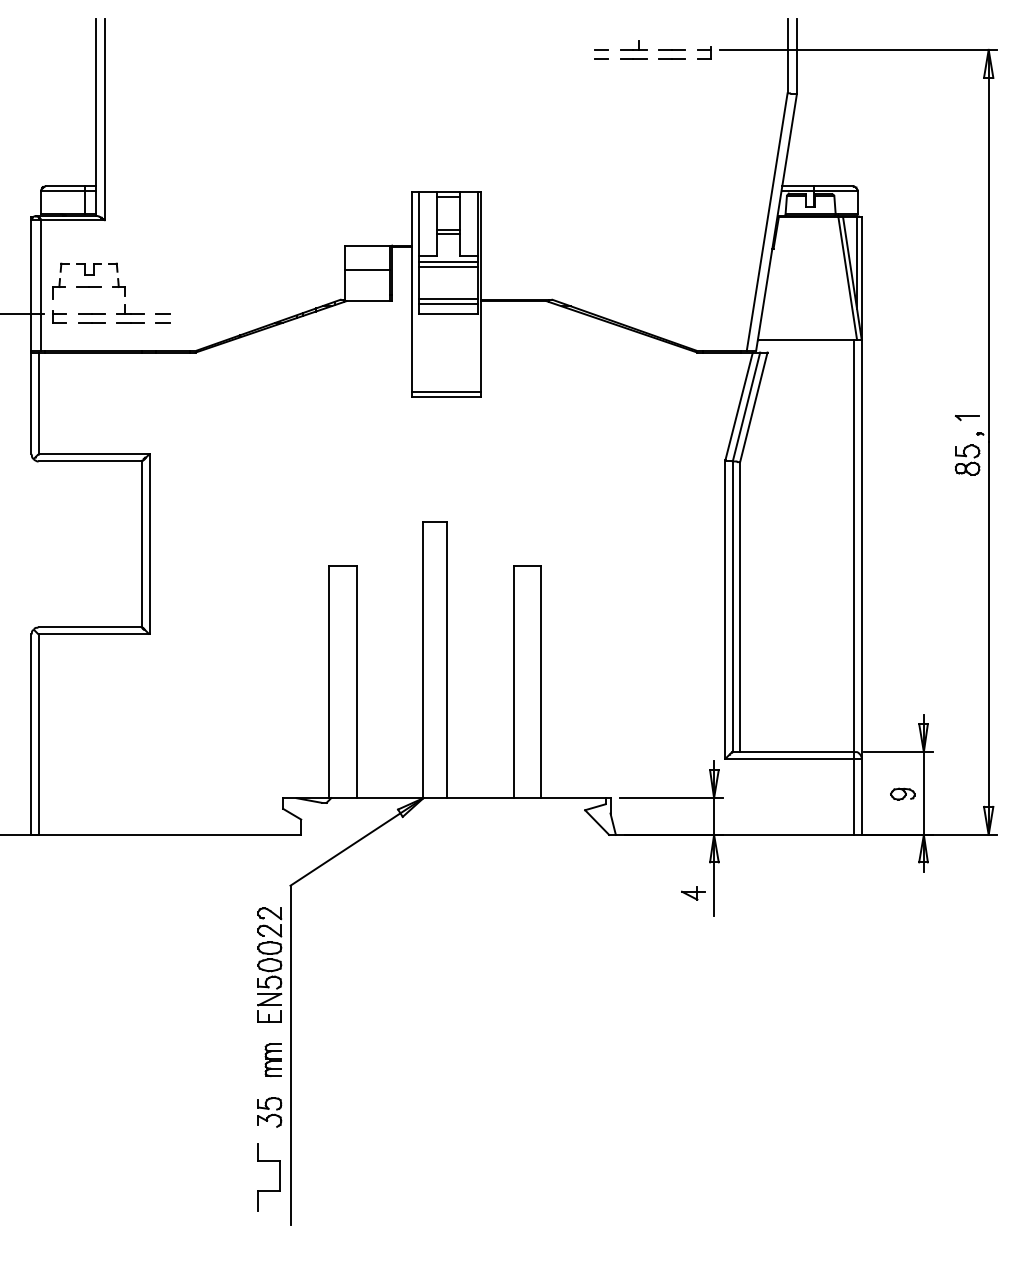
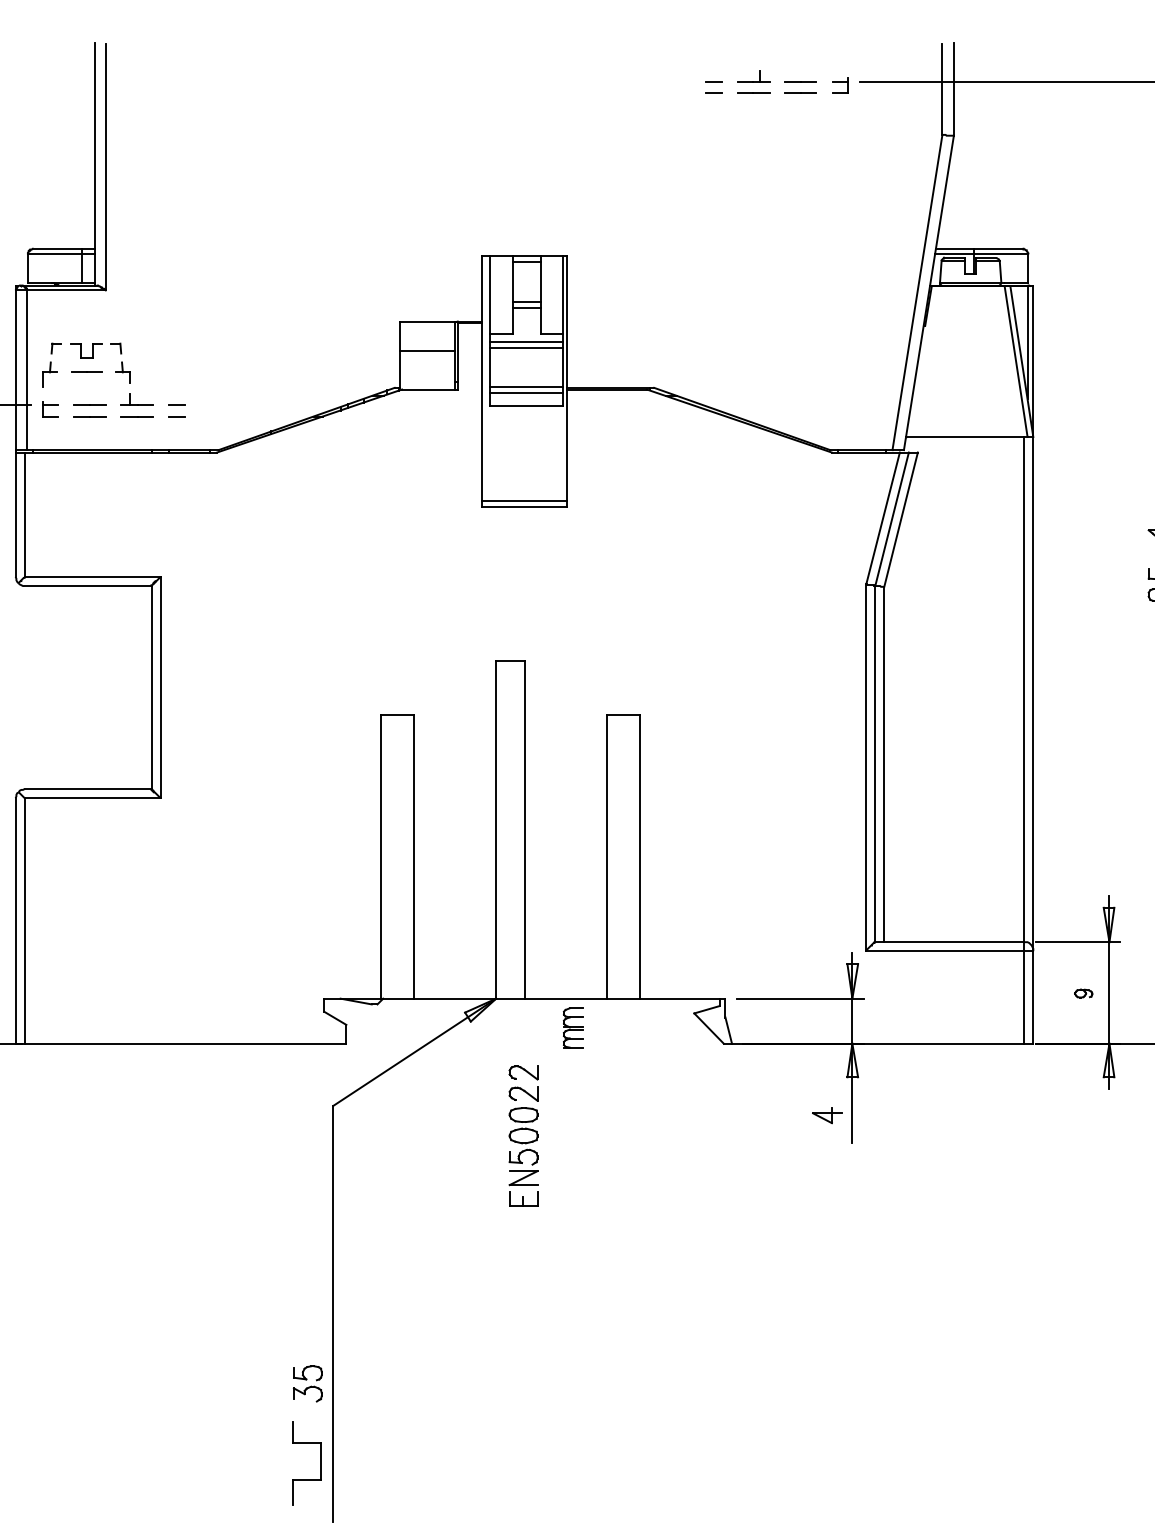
part: (902, 793) -> (1083, 992), size x0.6
part: (269, 964) -> (523, 1135), moved
part: (272, 1059) -> (572, 1027), moved

